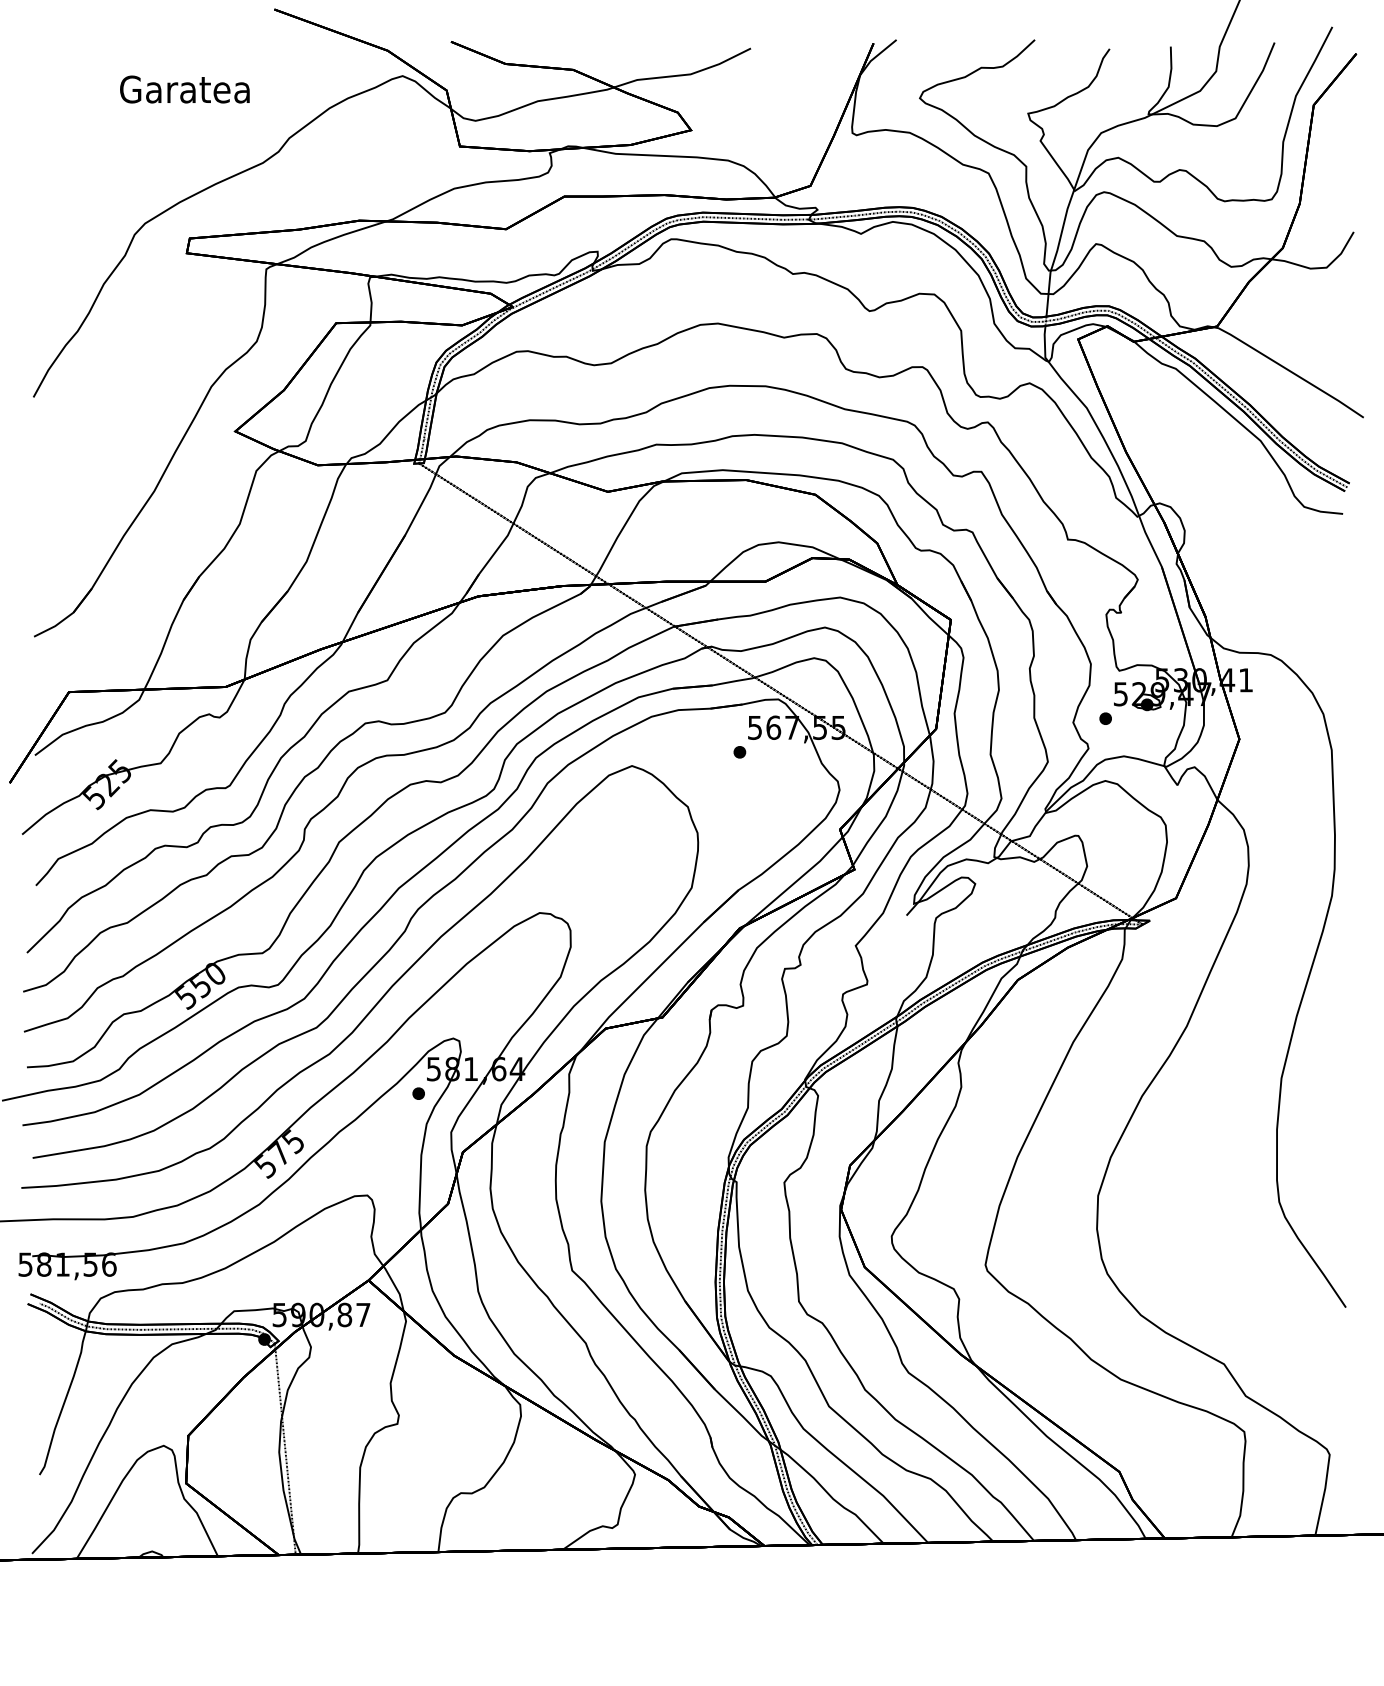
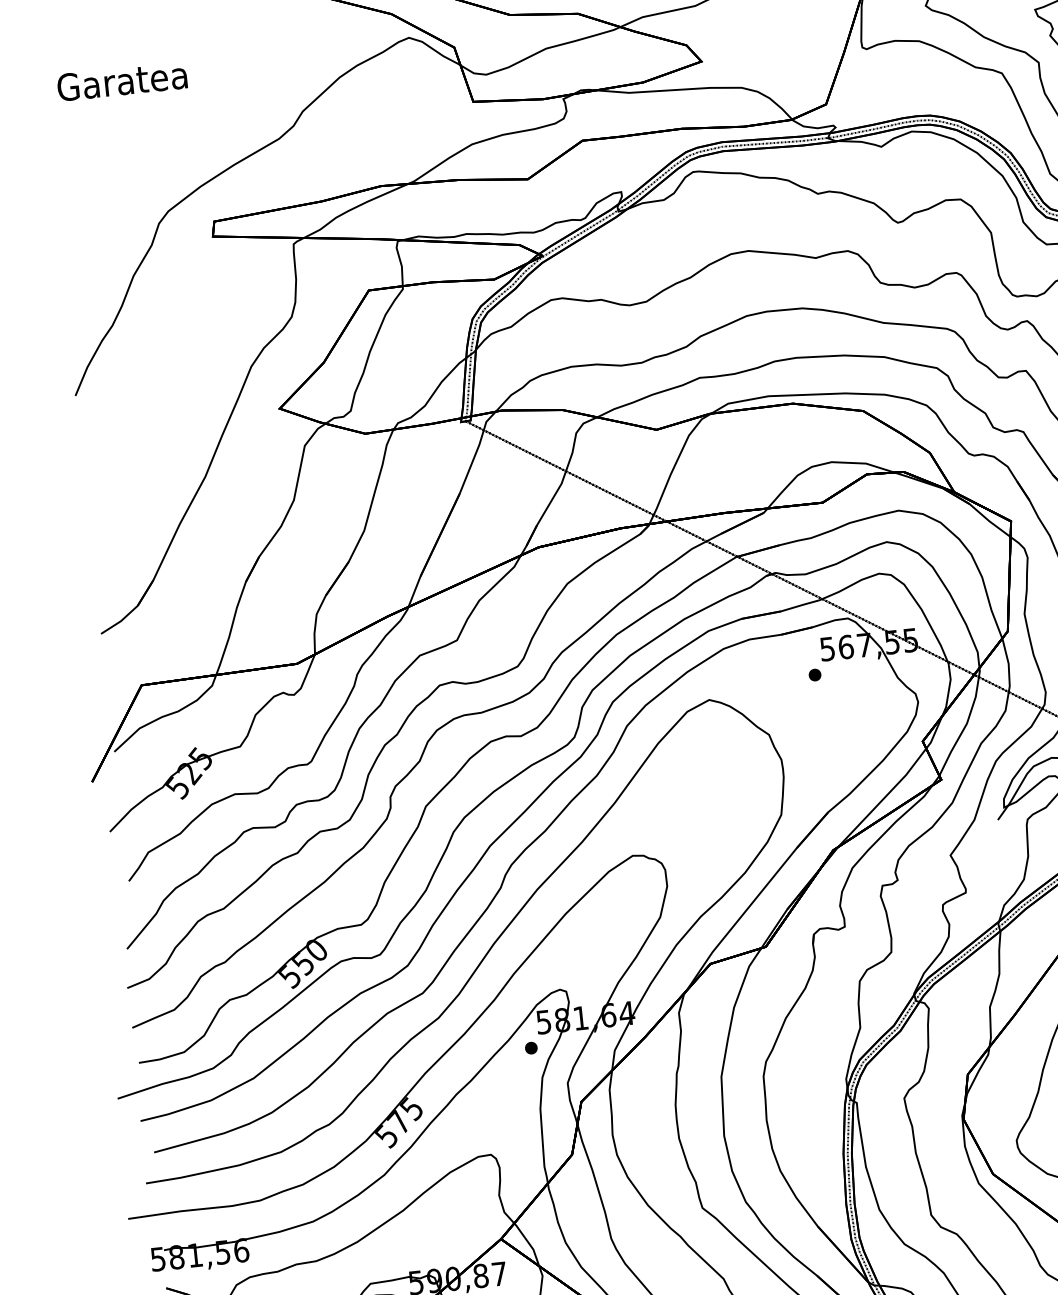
text: (184, 89) -> (121, 81), moved

